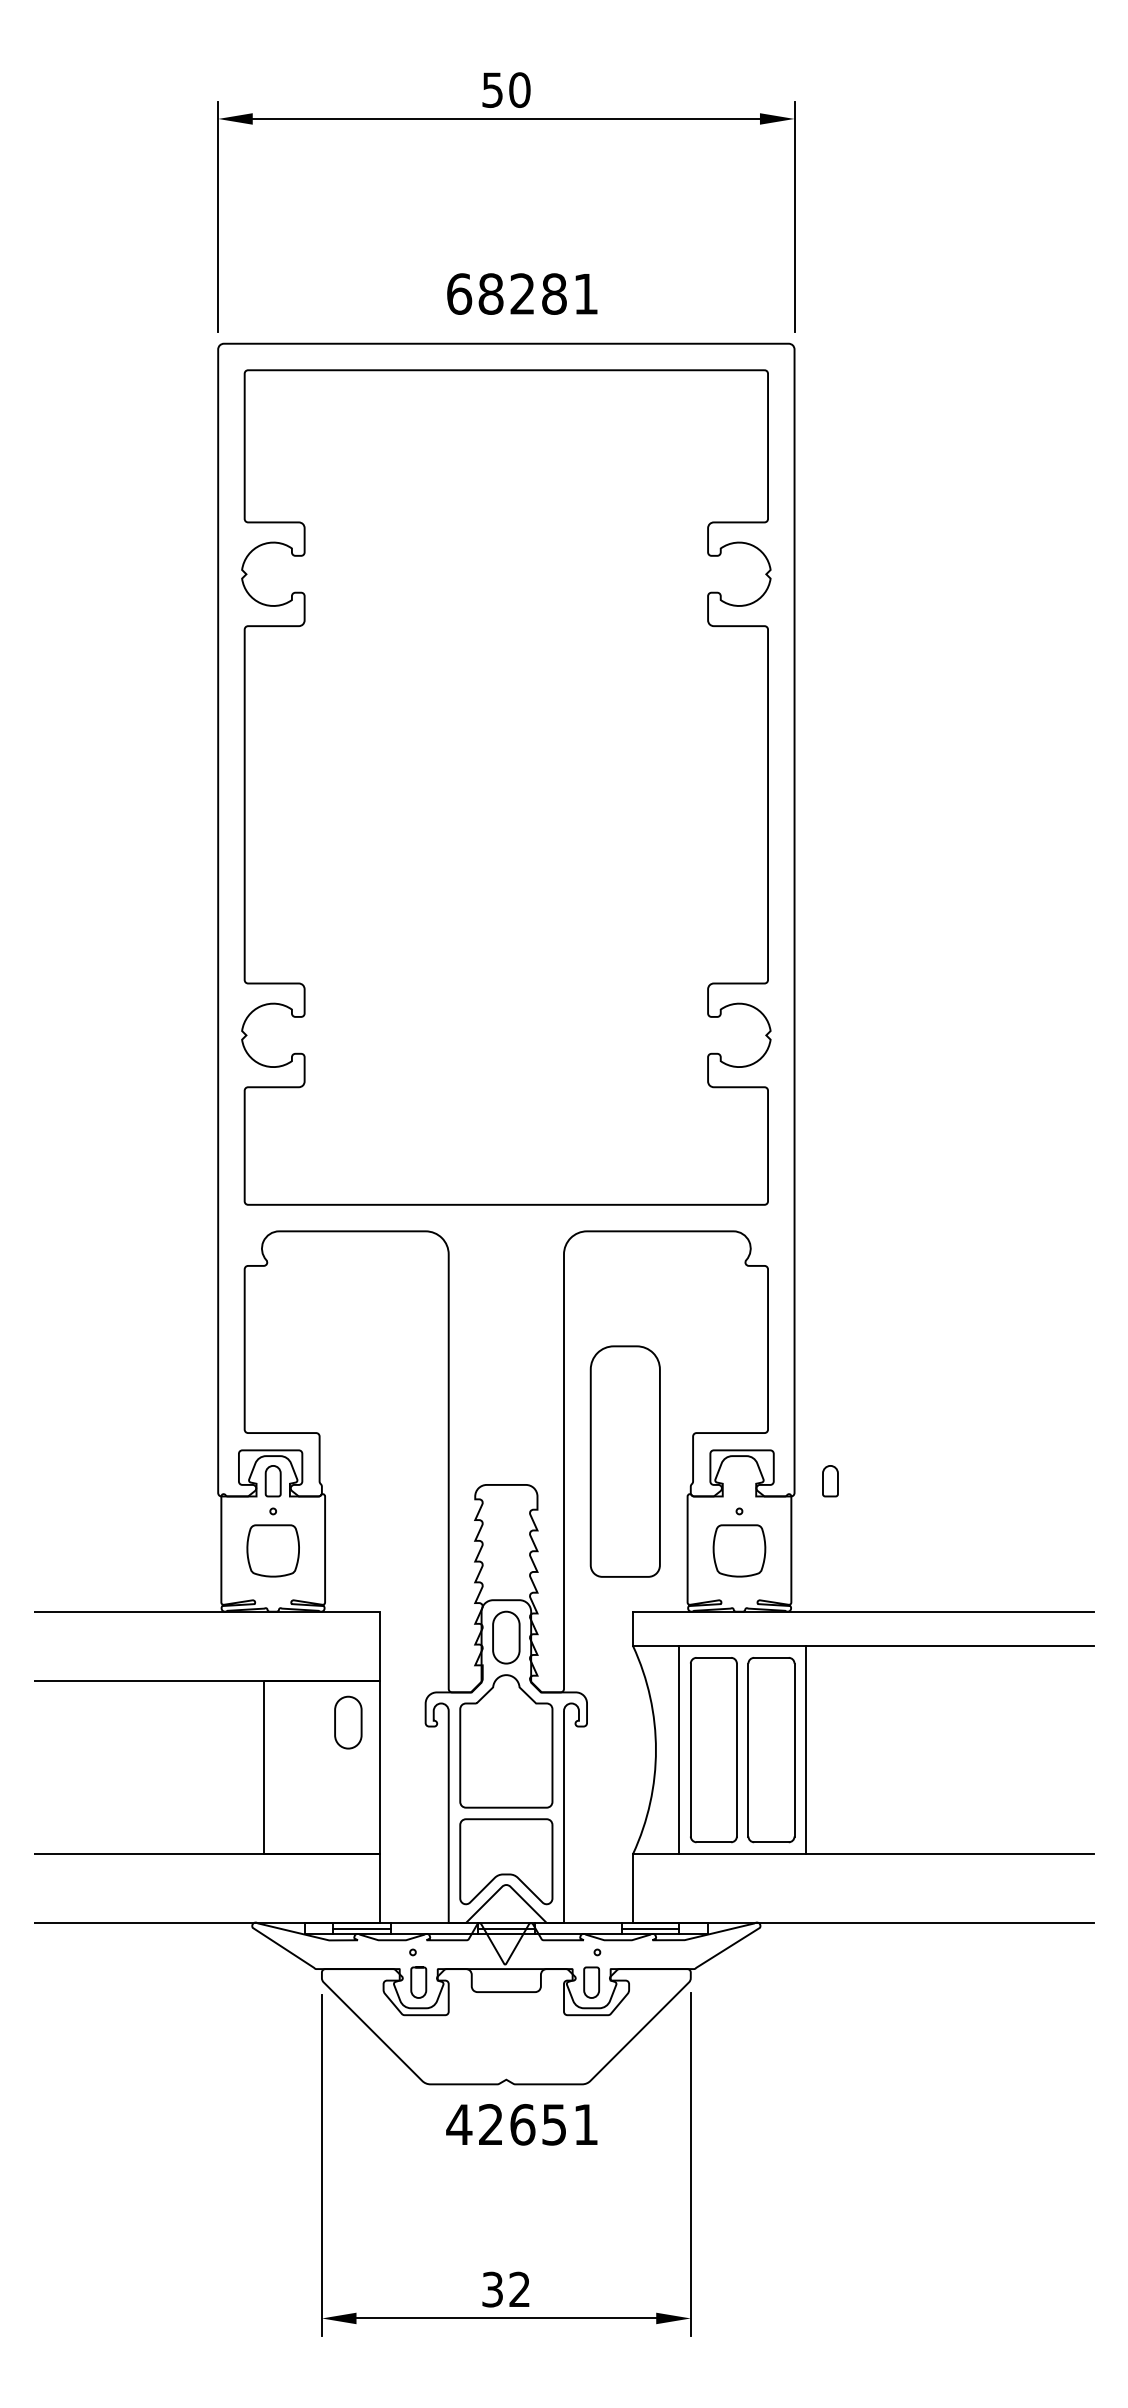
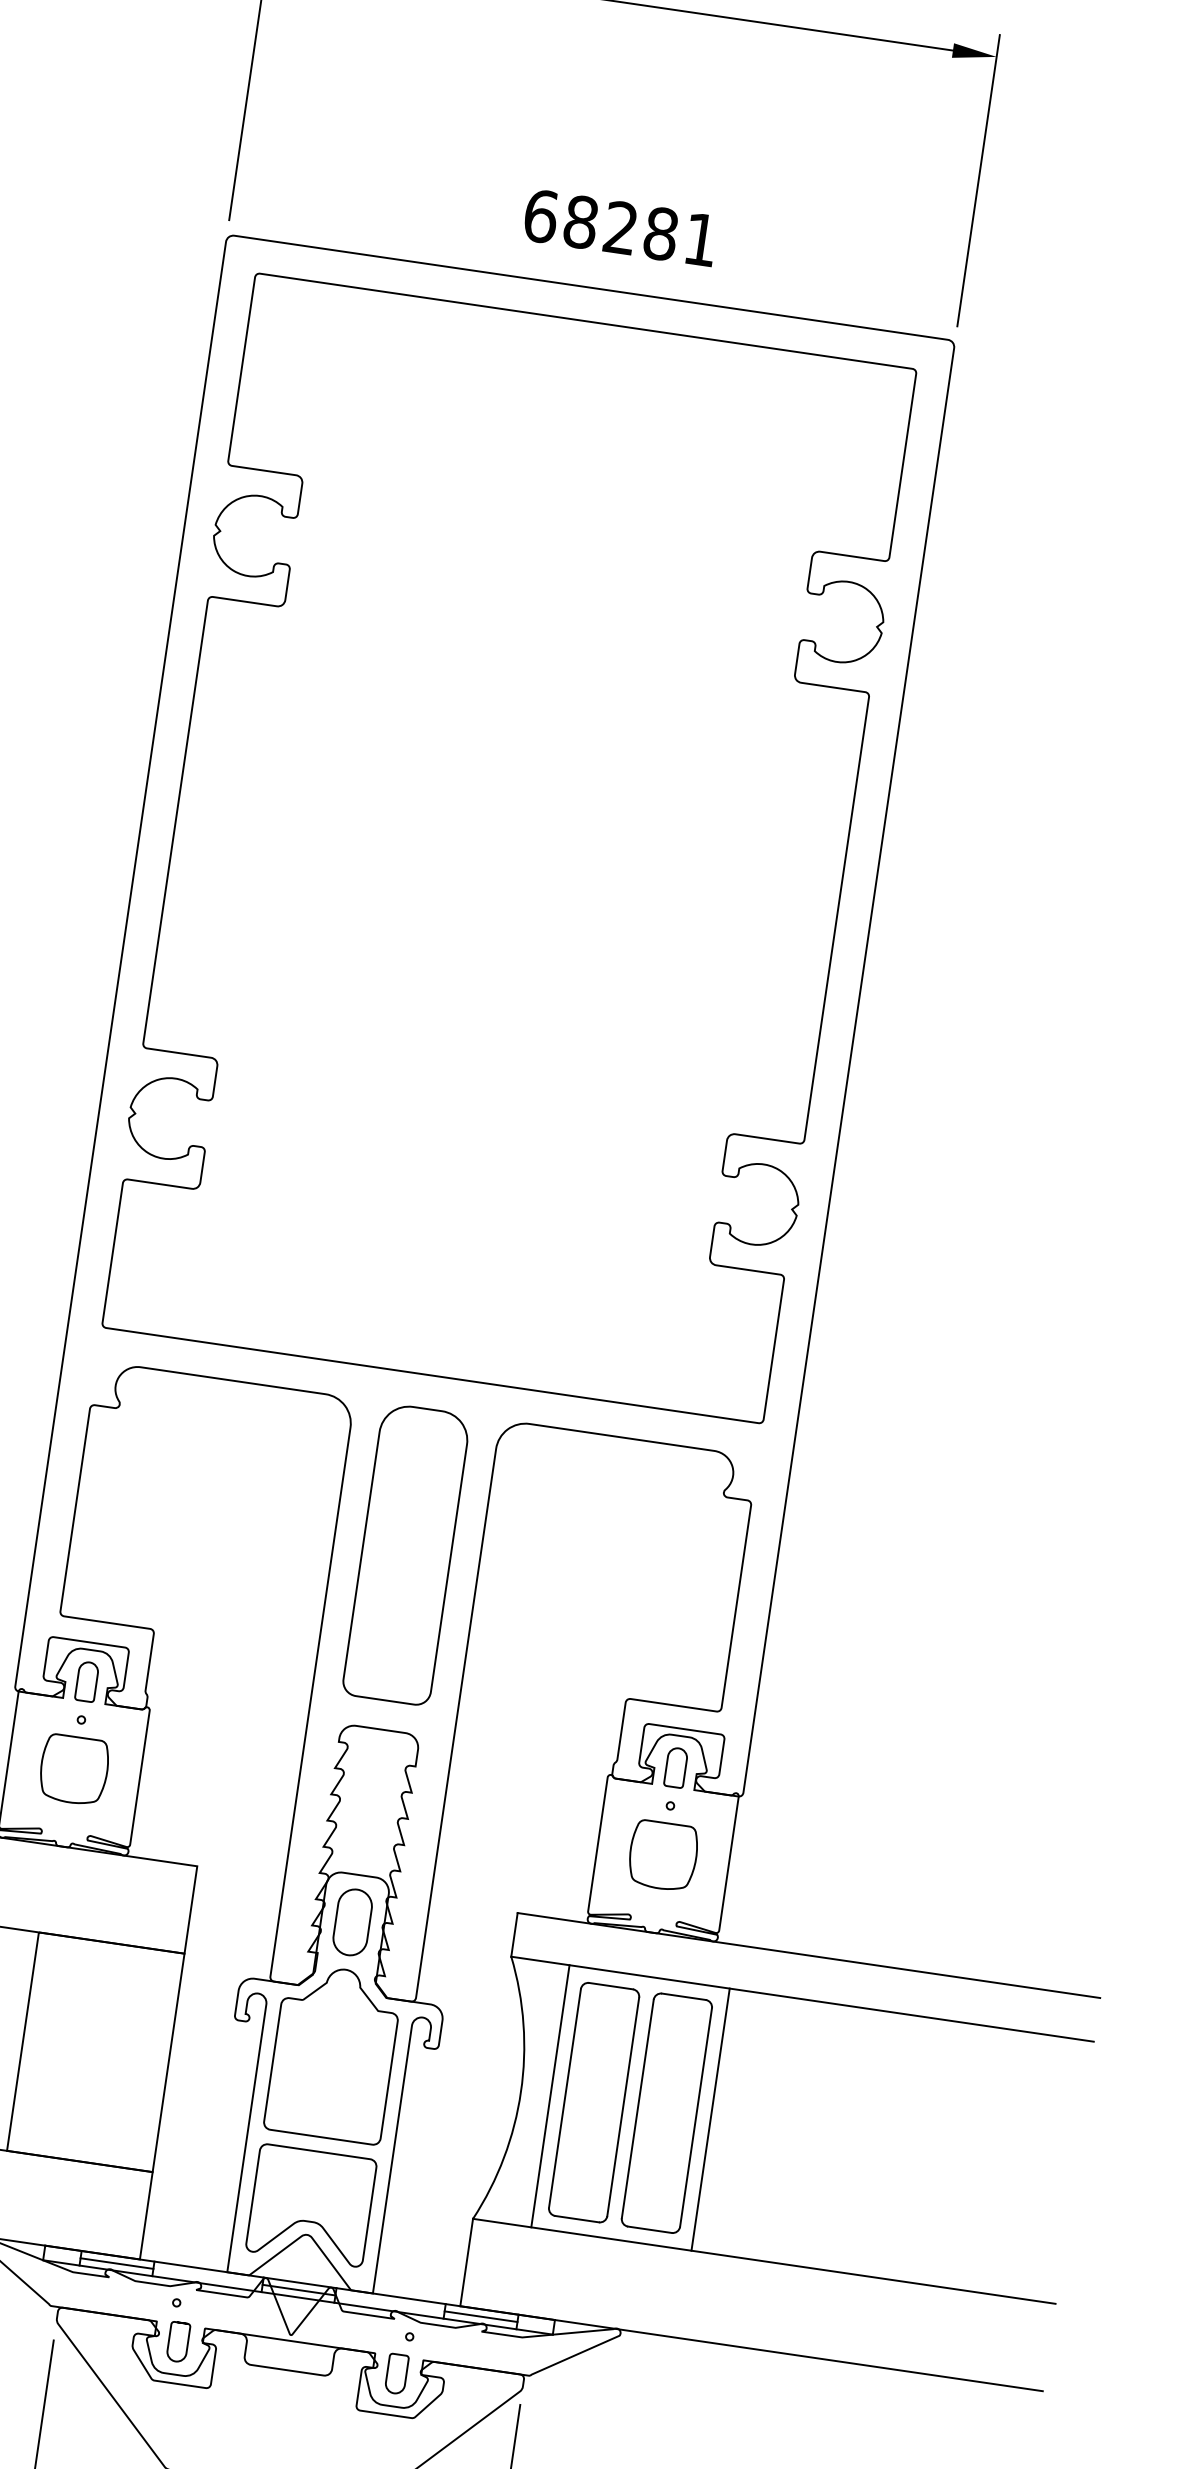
part: (624, 1461) -> (405, 1554), moved
part: (830, 1481) -> (676, 1768), moved
part: (348, 1722) -> (137, 2000), removed

